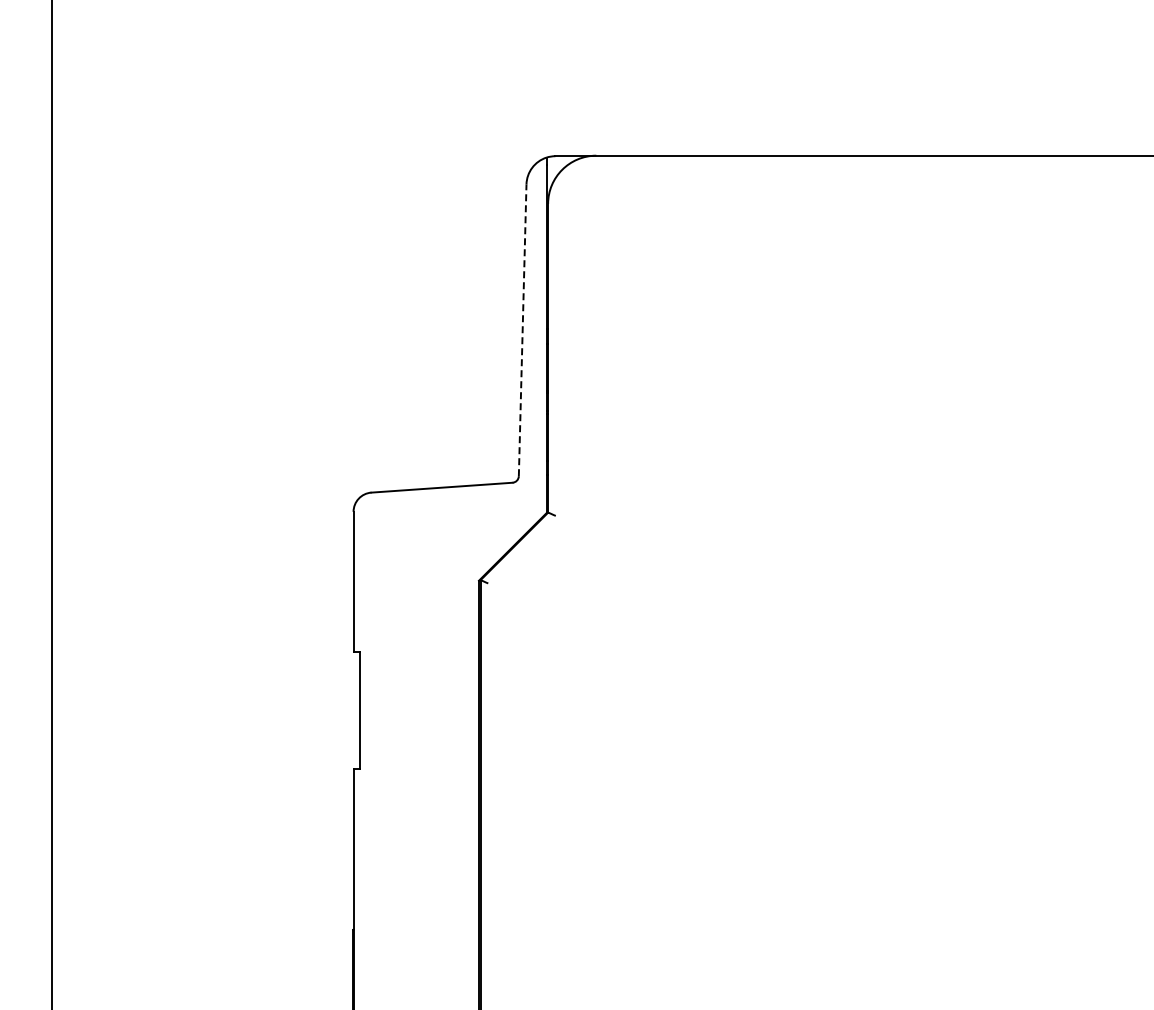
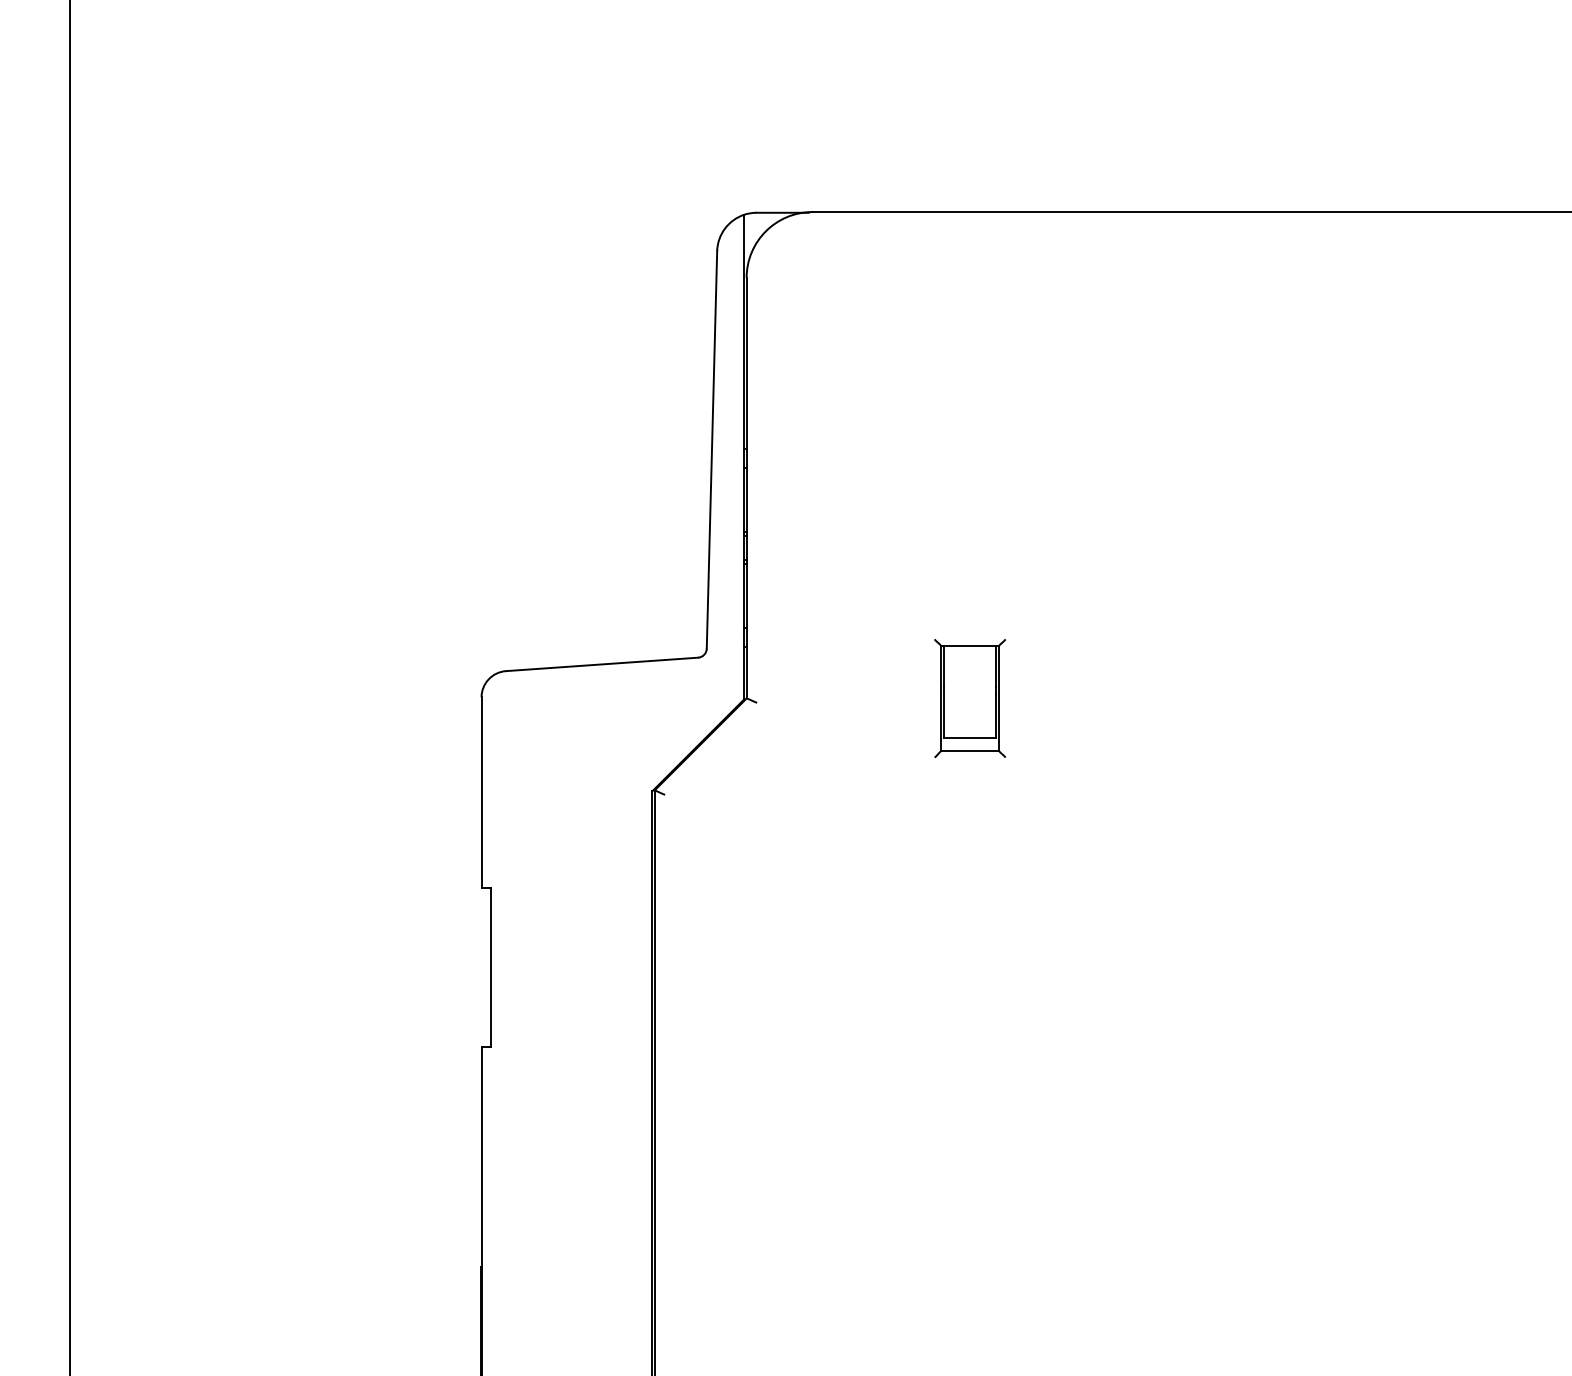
line: (522, 330) -> (711, 450), dashed -> solid
part: (711, 512) -> (969, 698), added

